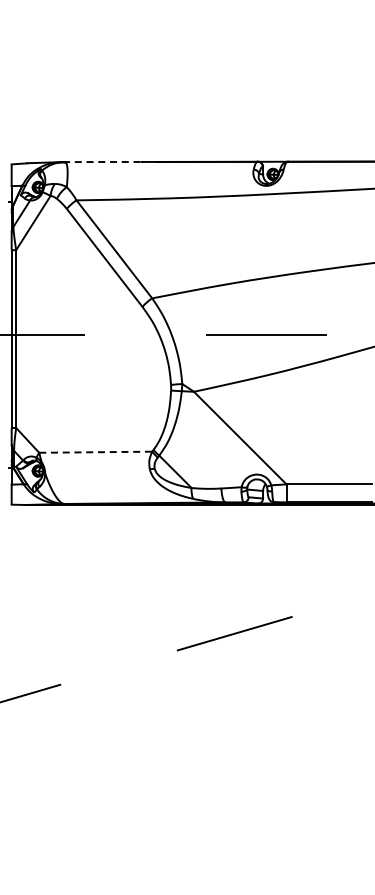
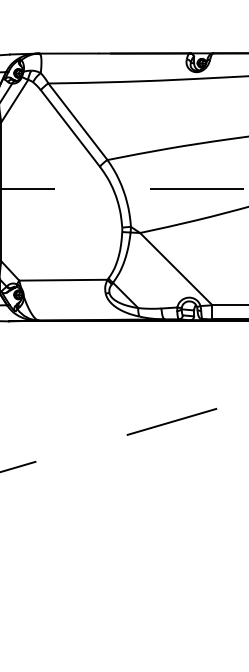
line: (102, 162) -> (68, 53), dashed -> solid
line: (95, 452) -> (63, 280), dashed -> solid

